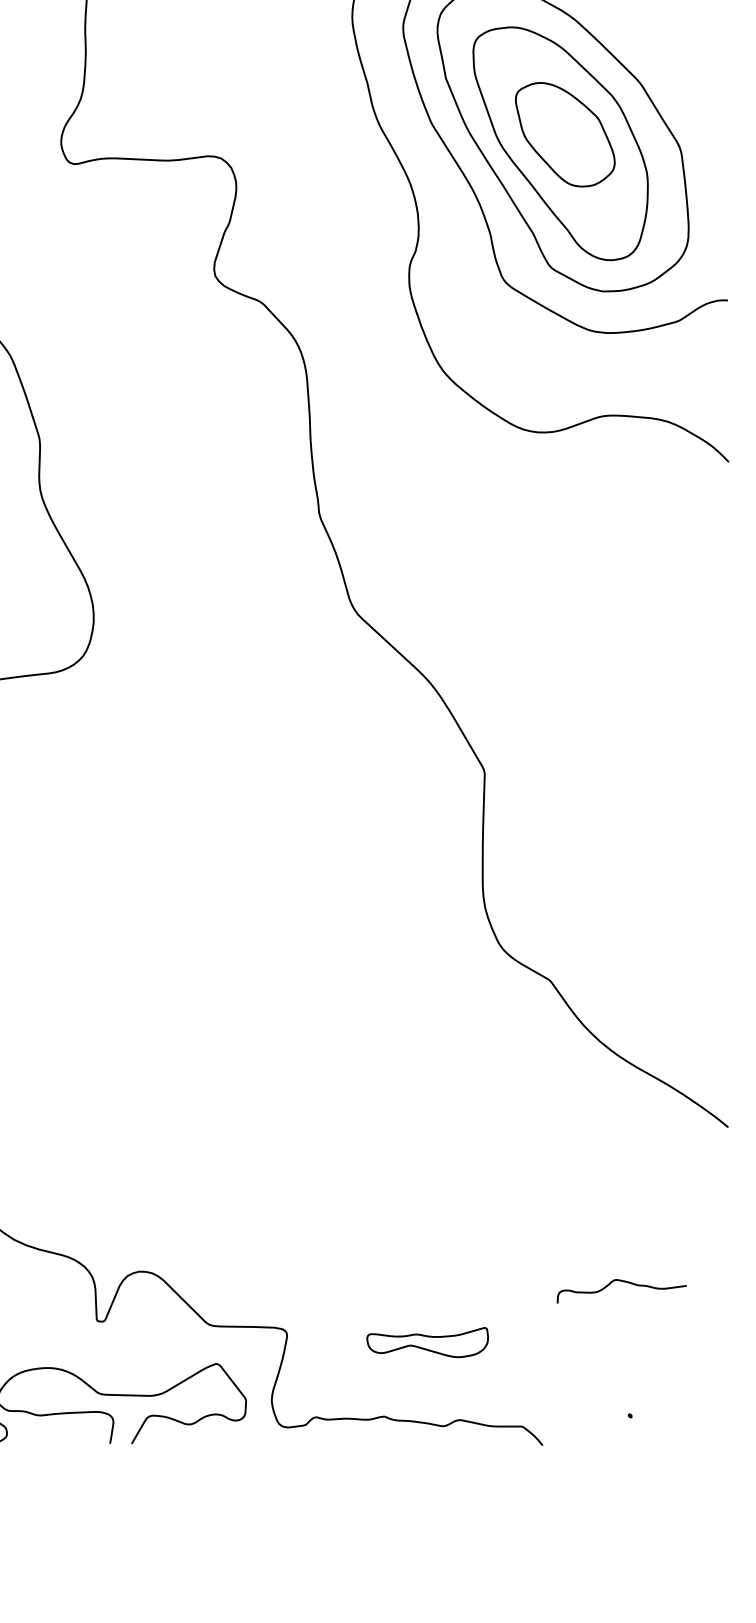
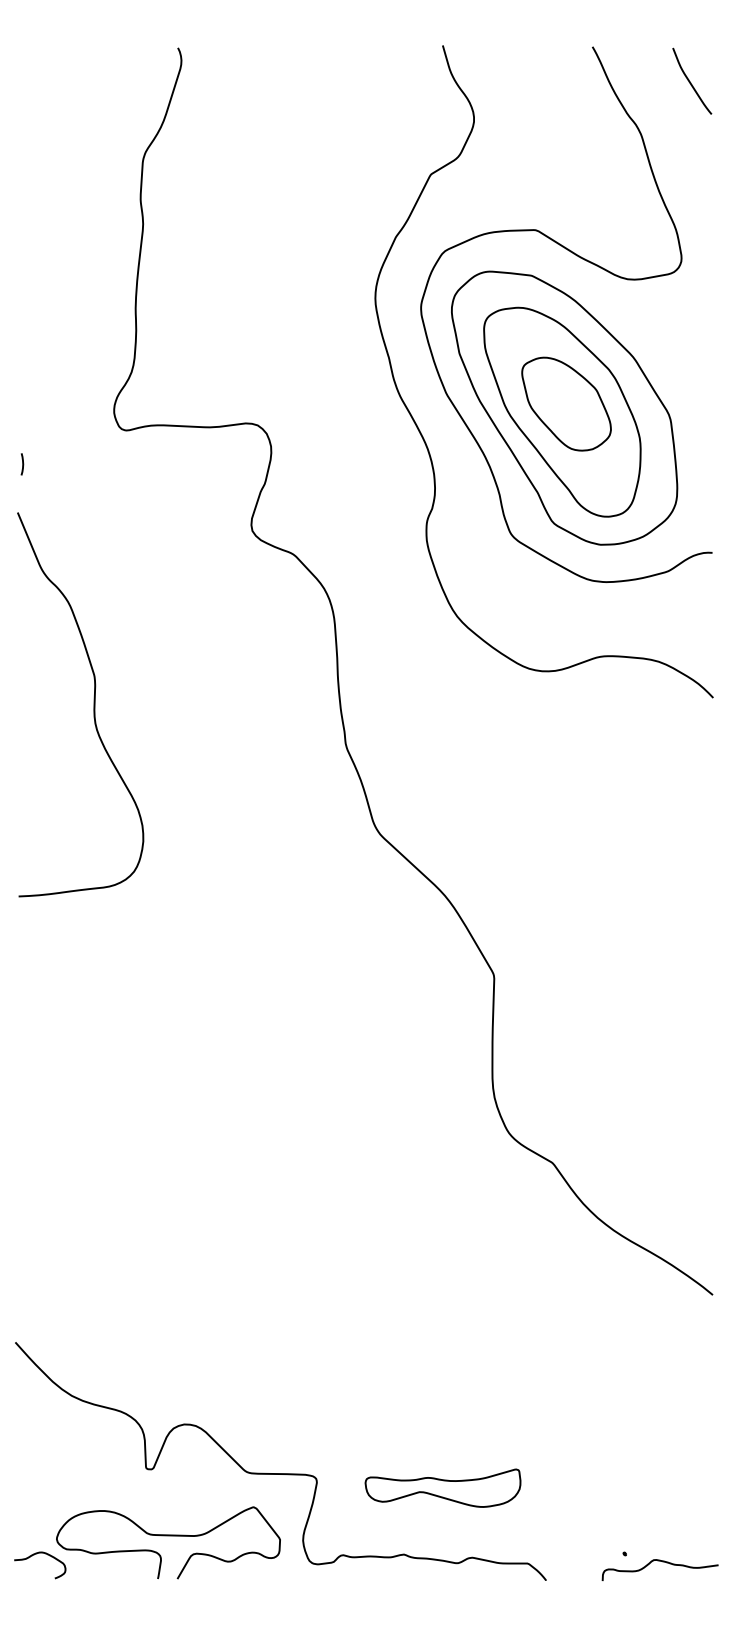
curve: (624, 1282) -> (662, 1562), moved
part: (427, 1341) -> (442, 1487), size x1.43

